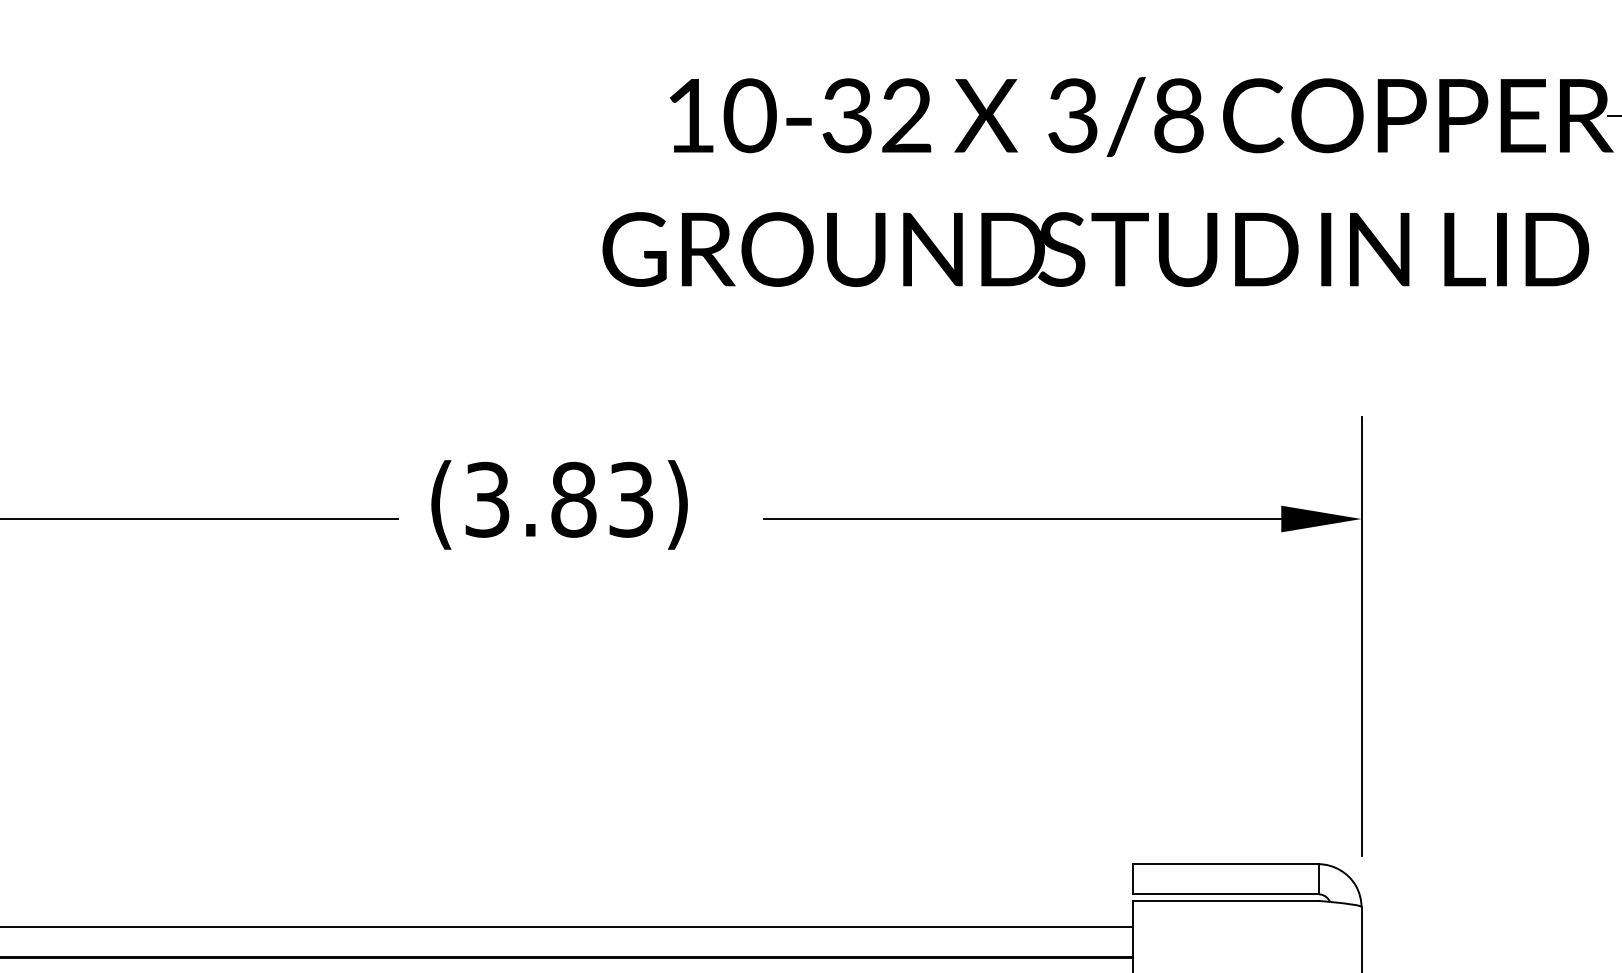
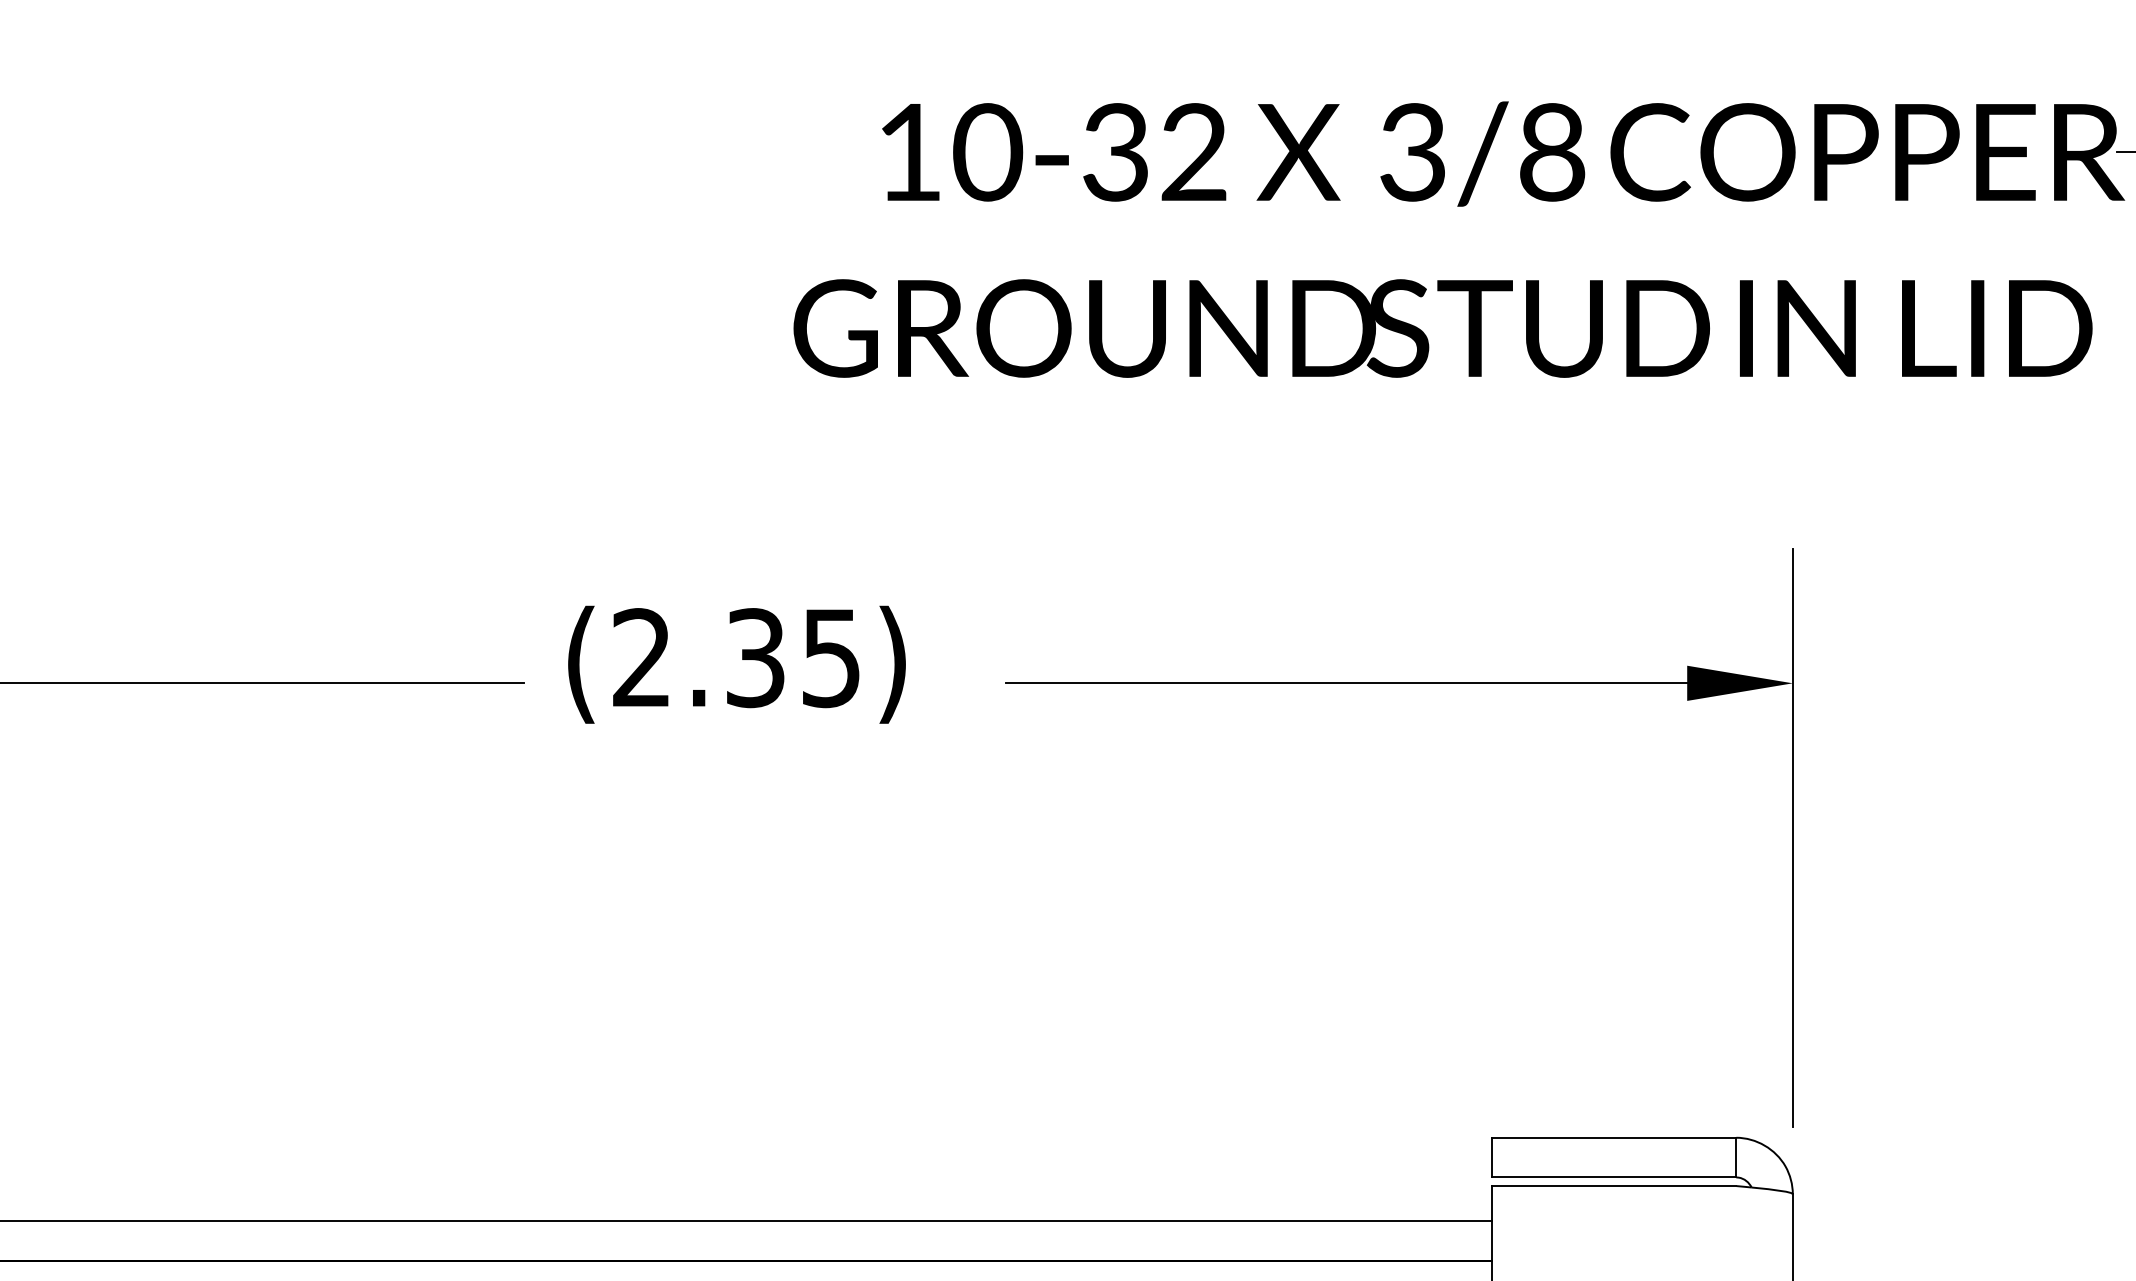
text: (559, 500) -> (736, 658), (3.83) -> (2.35)

